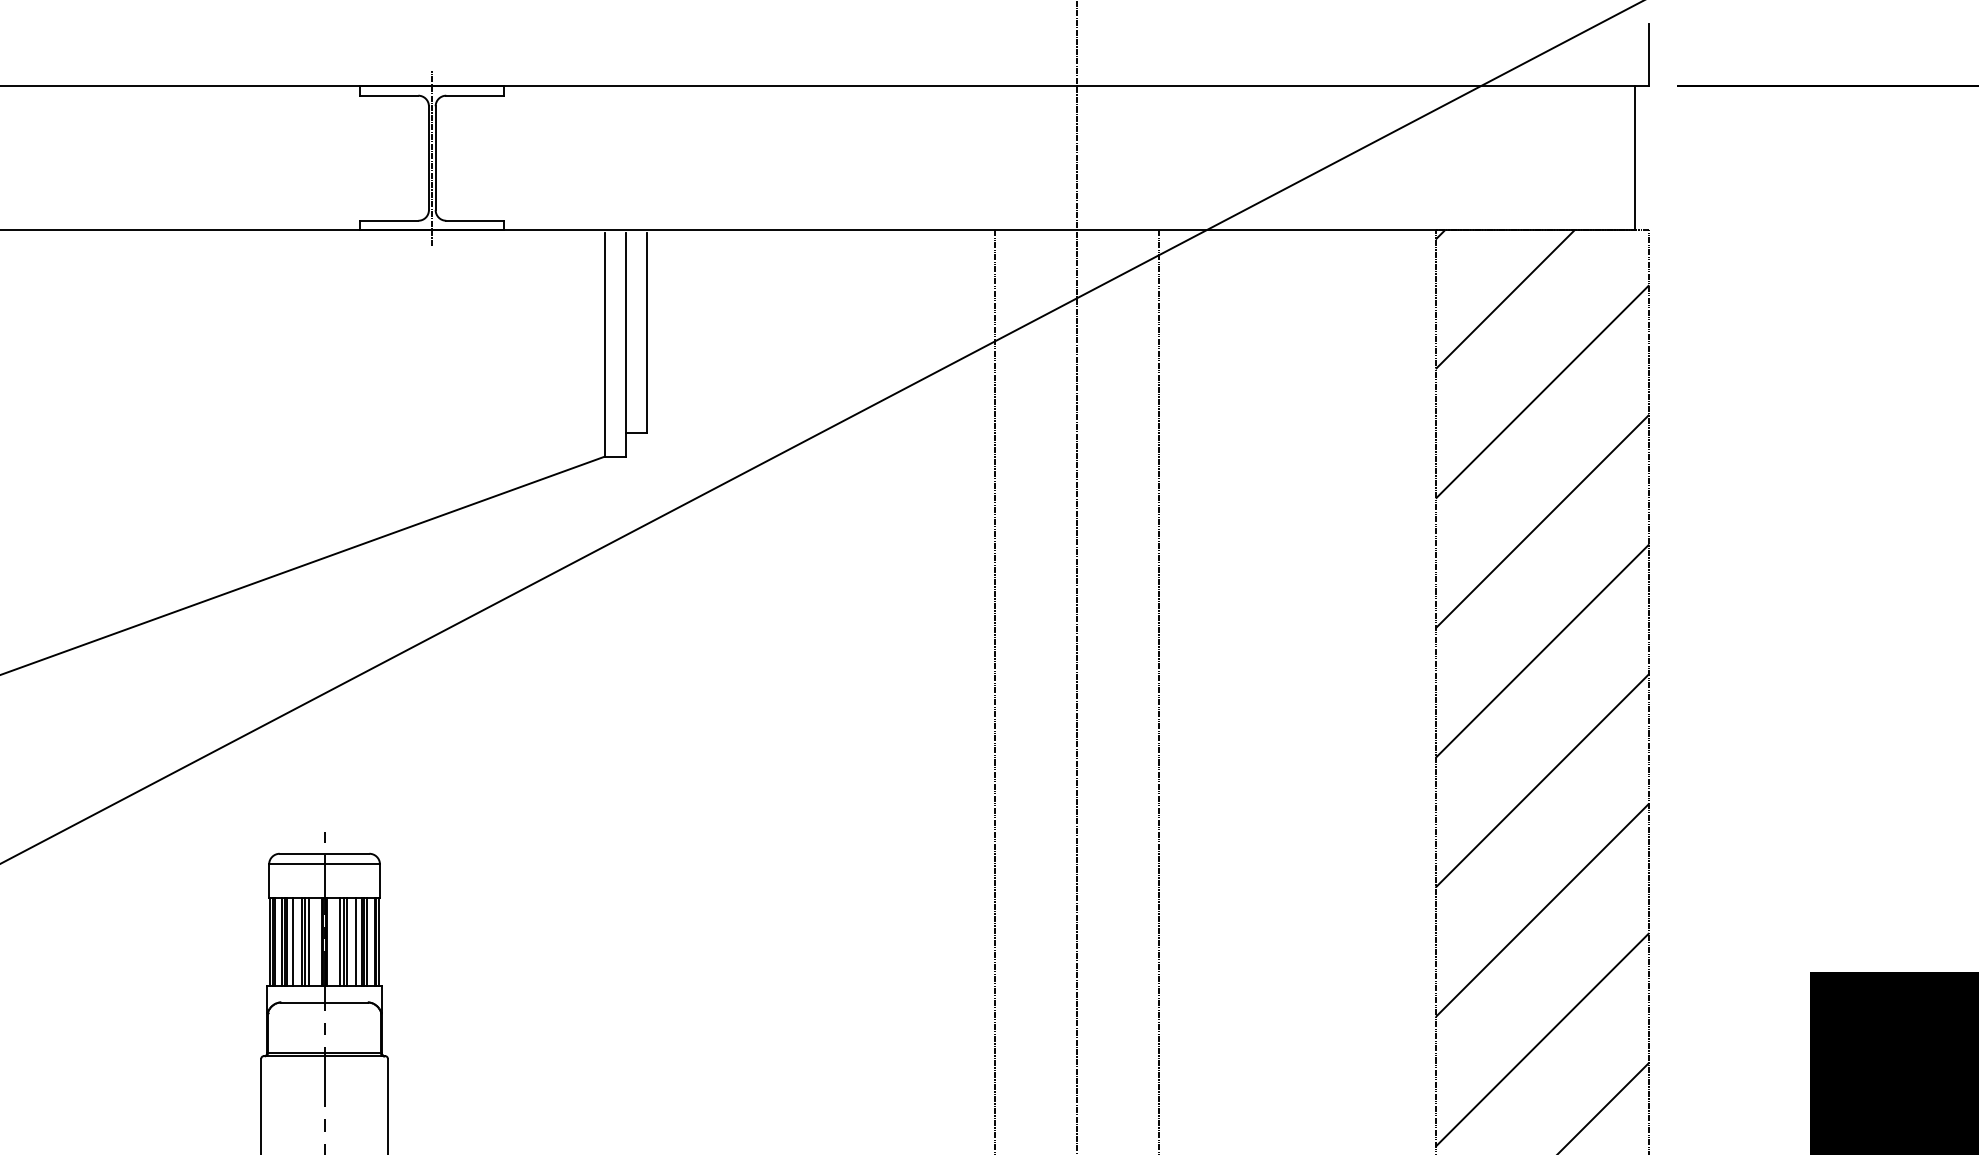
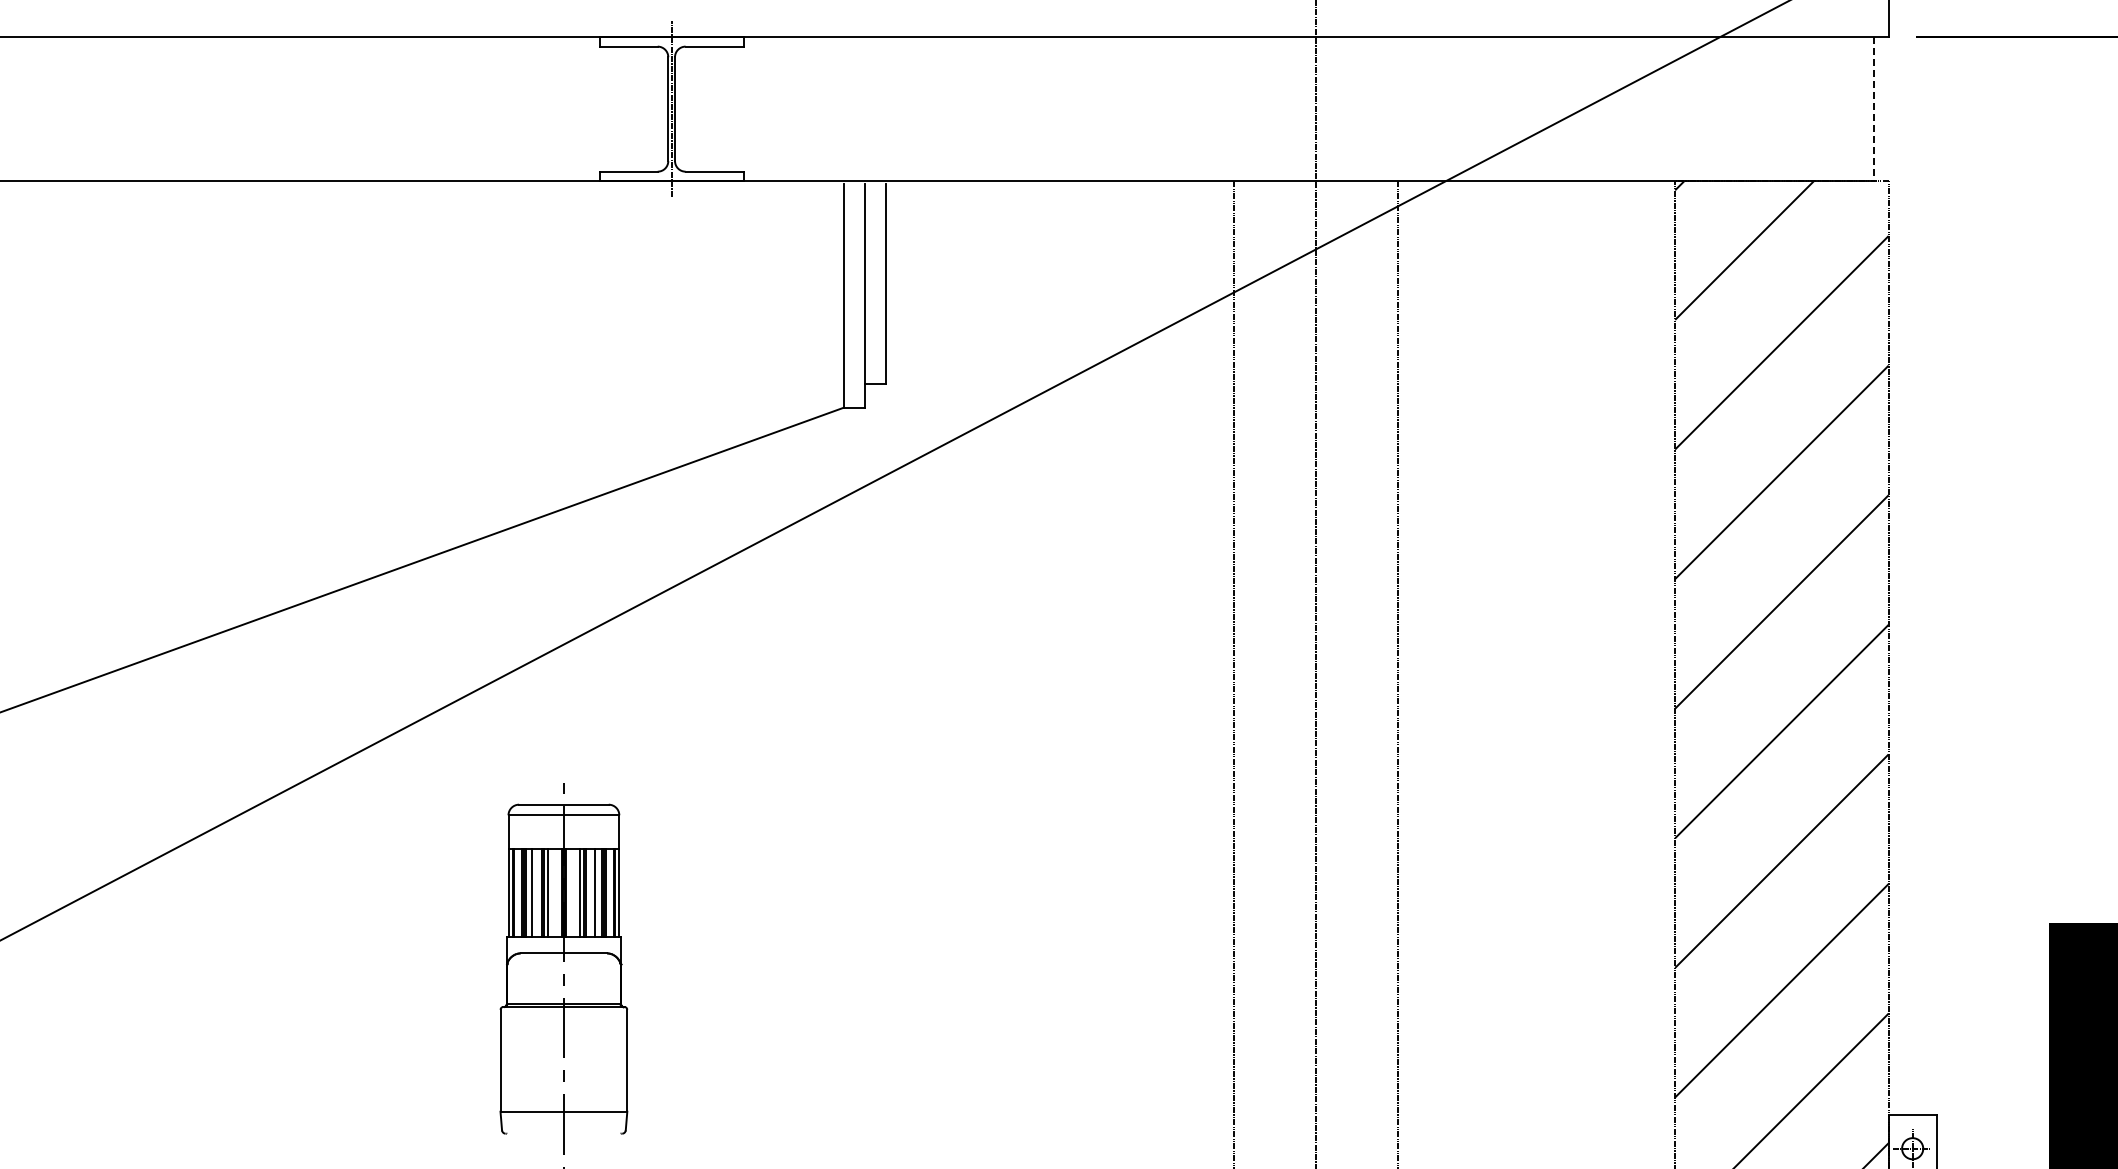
line: (1635, 158) -> (1874, 109), solid -> dashed

